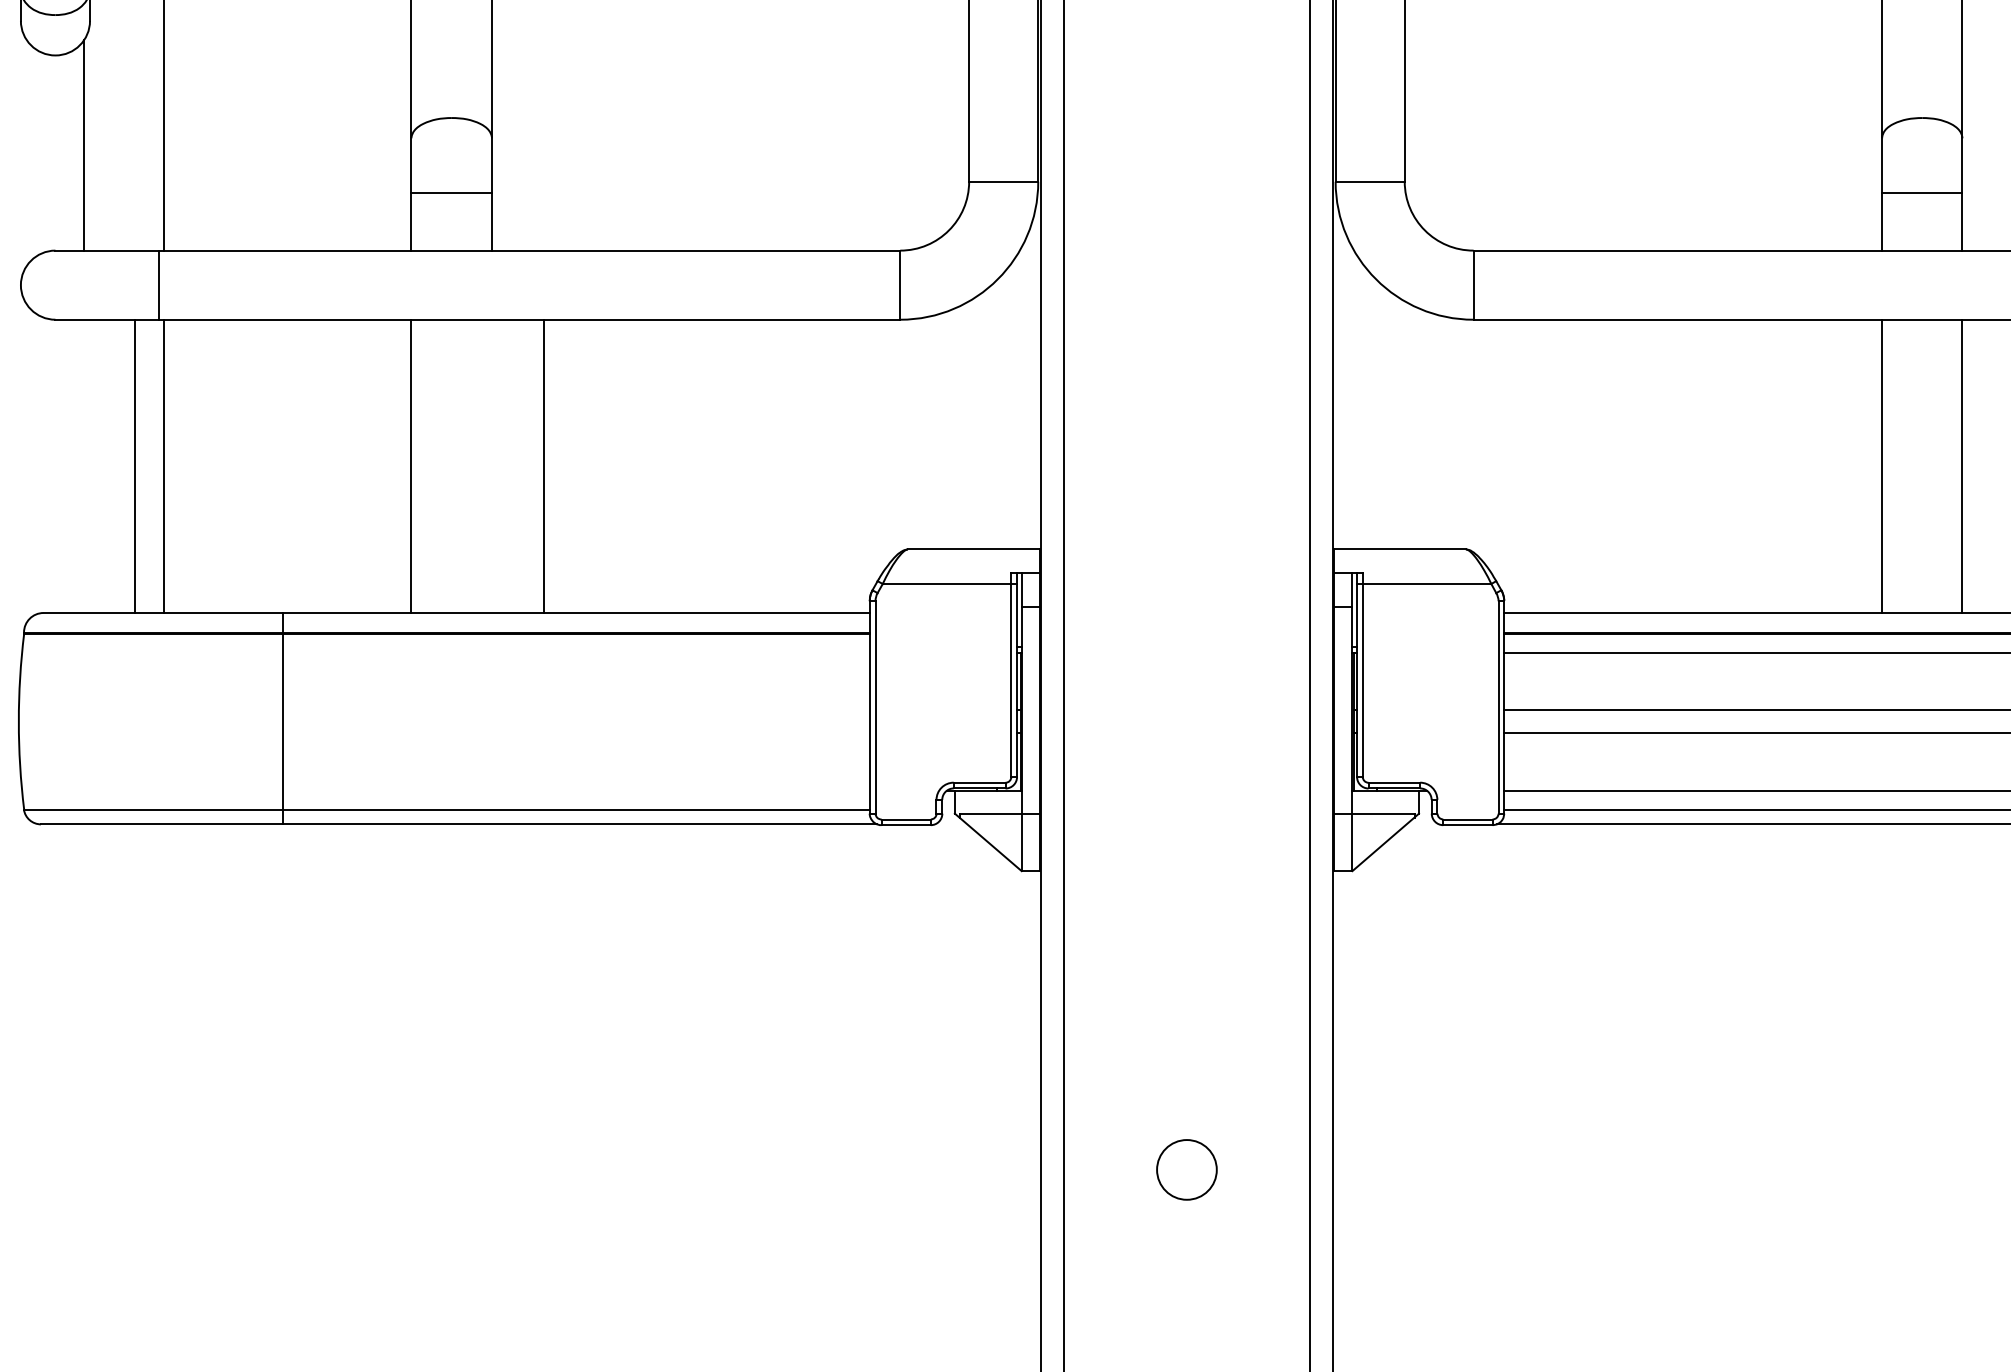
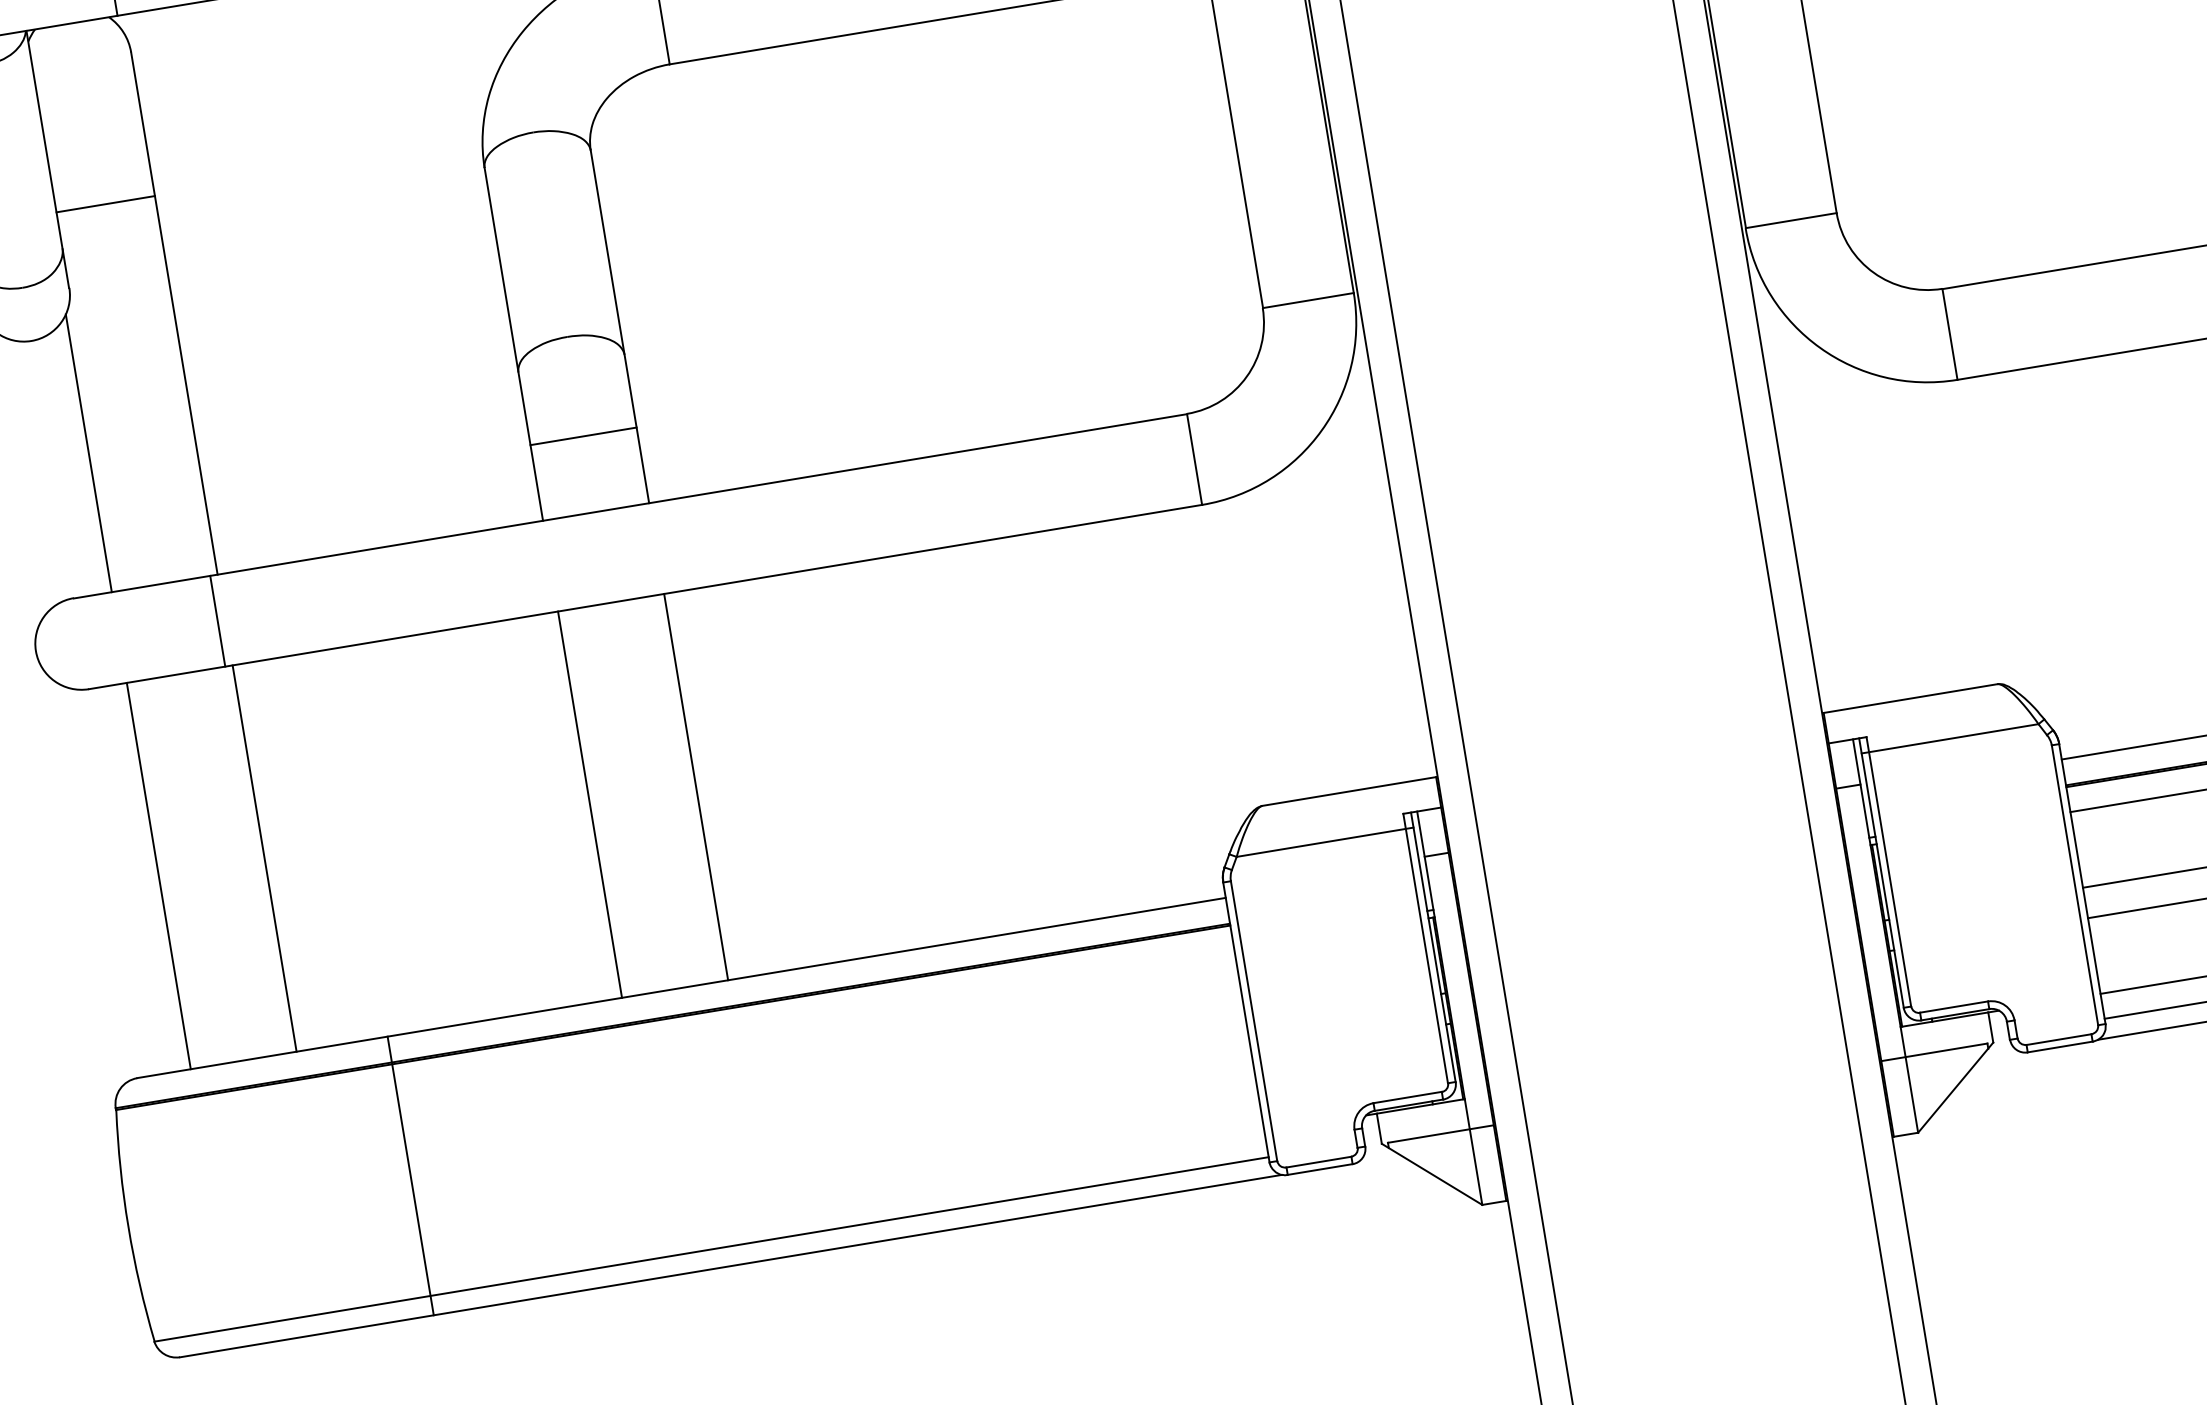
line: (135, 465) -> (159, 874), moved
line: (544, 465) -> (696, 785), moved
line: (282, 718) -> (410, 1175), moved

